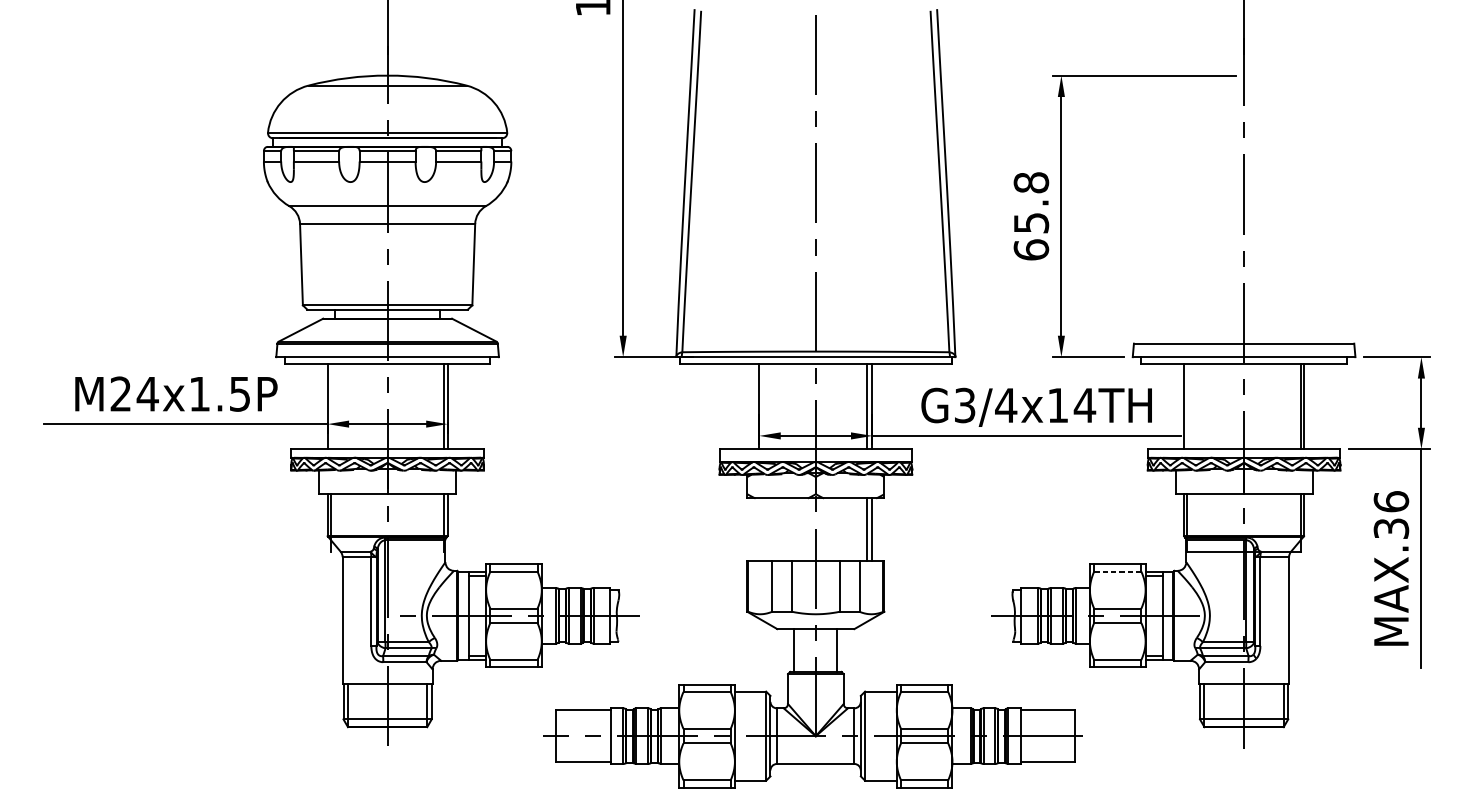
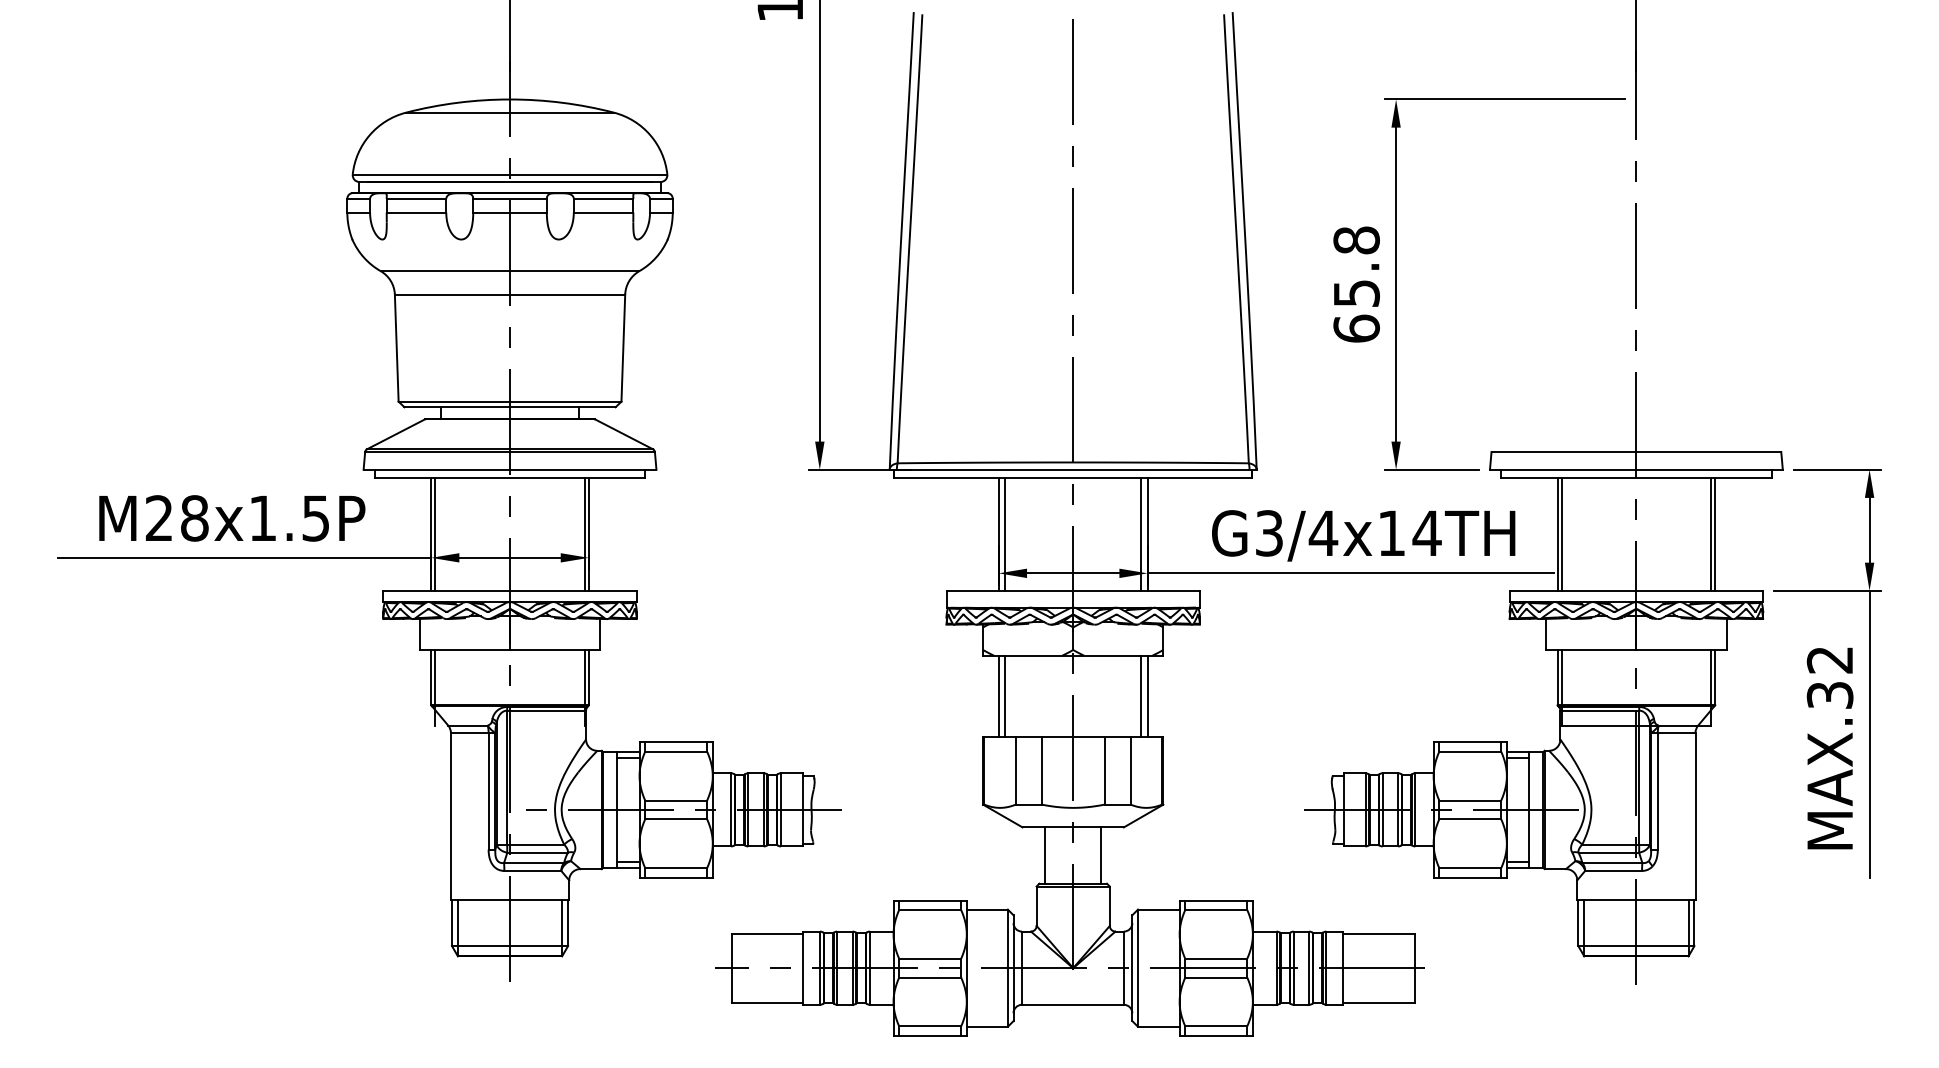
text: (147, 394) -> (194, 518), M24x1.5P -> M28x1.5P
line: (330, 406) -> (435, 534), added
line: (764, 406) -> (1005, 534), added
line: (1187, 406) -> (1561, 534), added
text: (1390, 501) -> (1829, 659), MAX.36 -> MAX.32
line: (759, 529) -> (998, 696), added
line: (764, 529) -> (1005, 696), added
line: (1117, 571) -> (1470, 751), dashed -> solid

